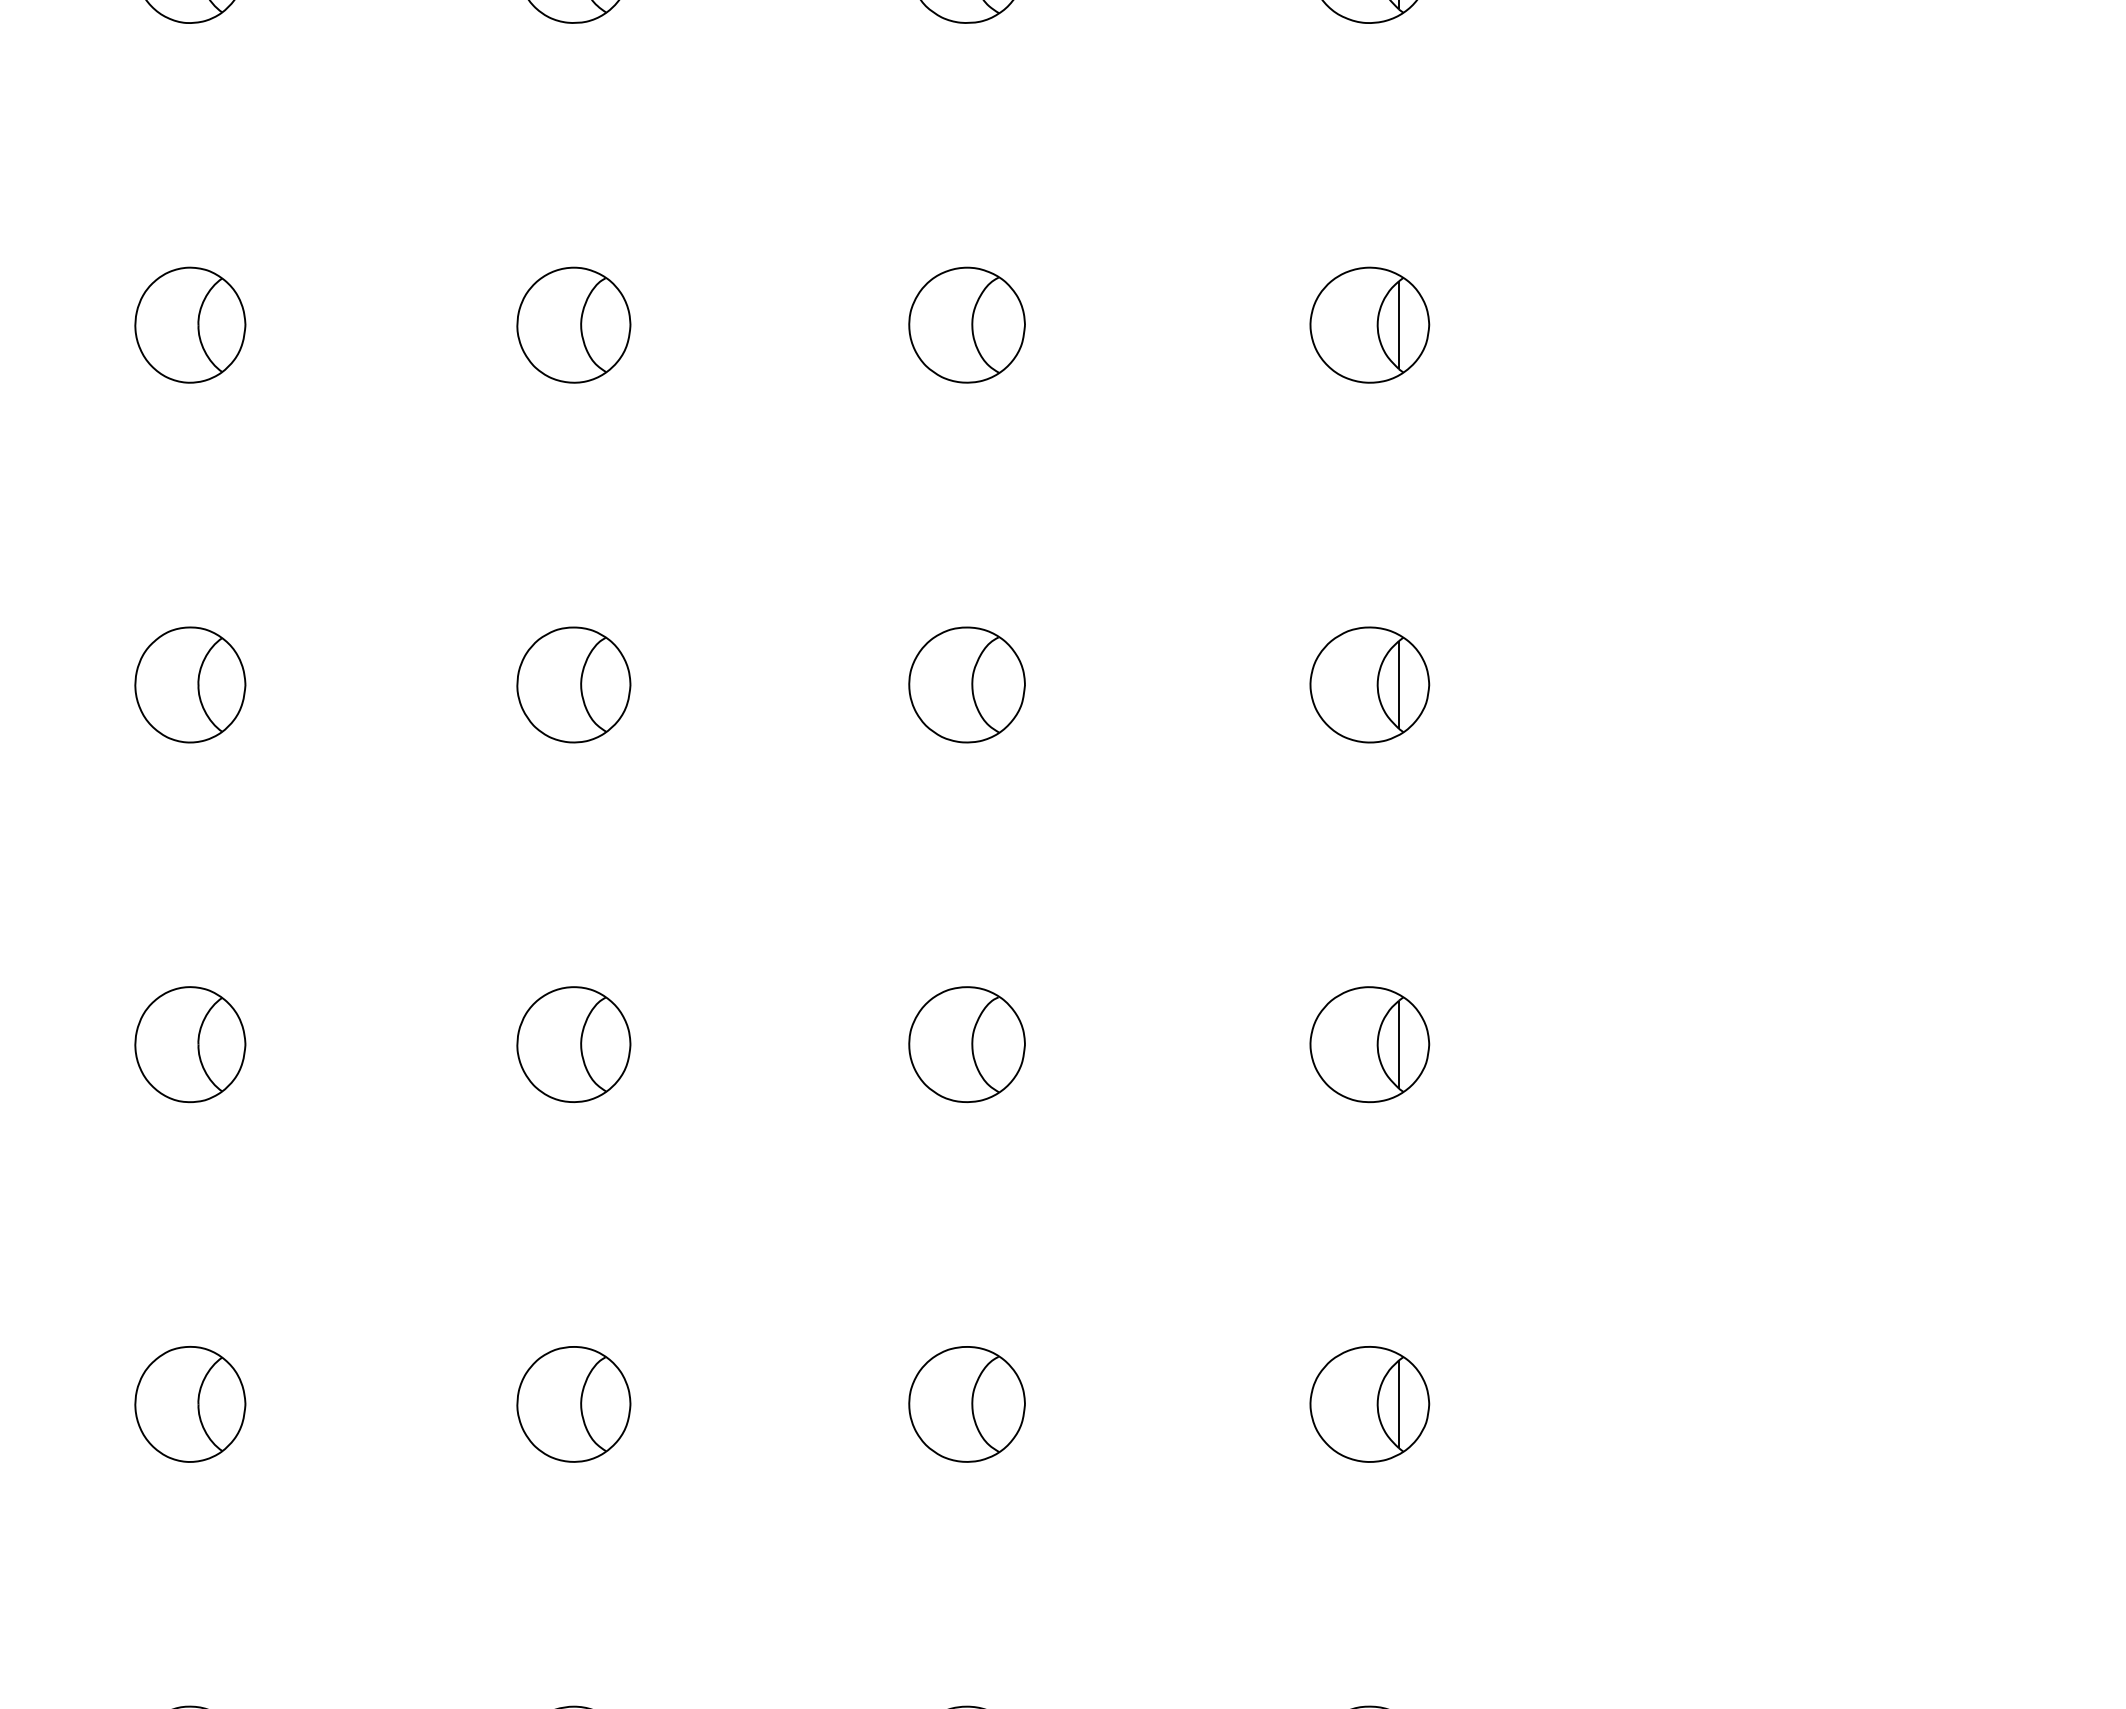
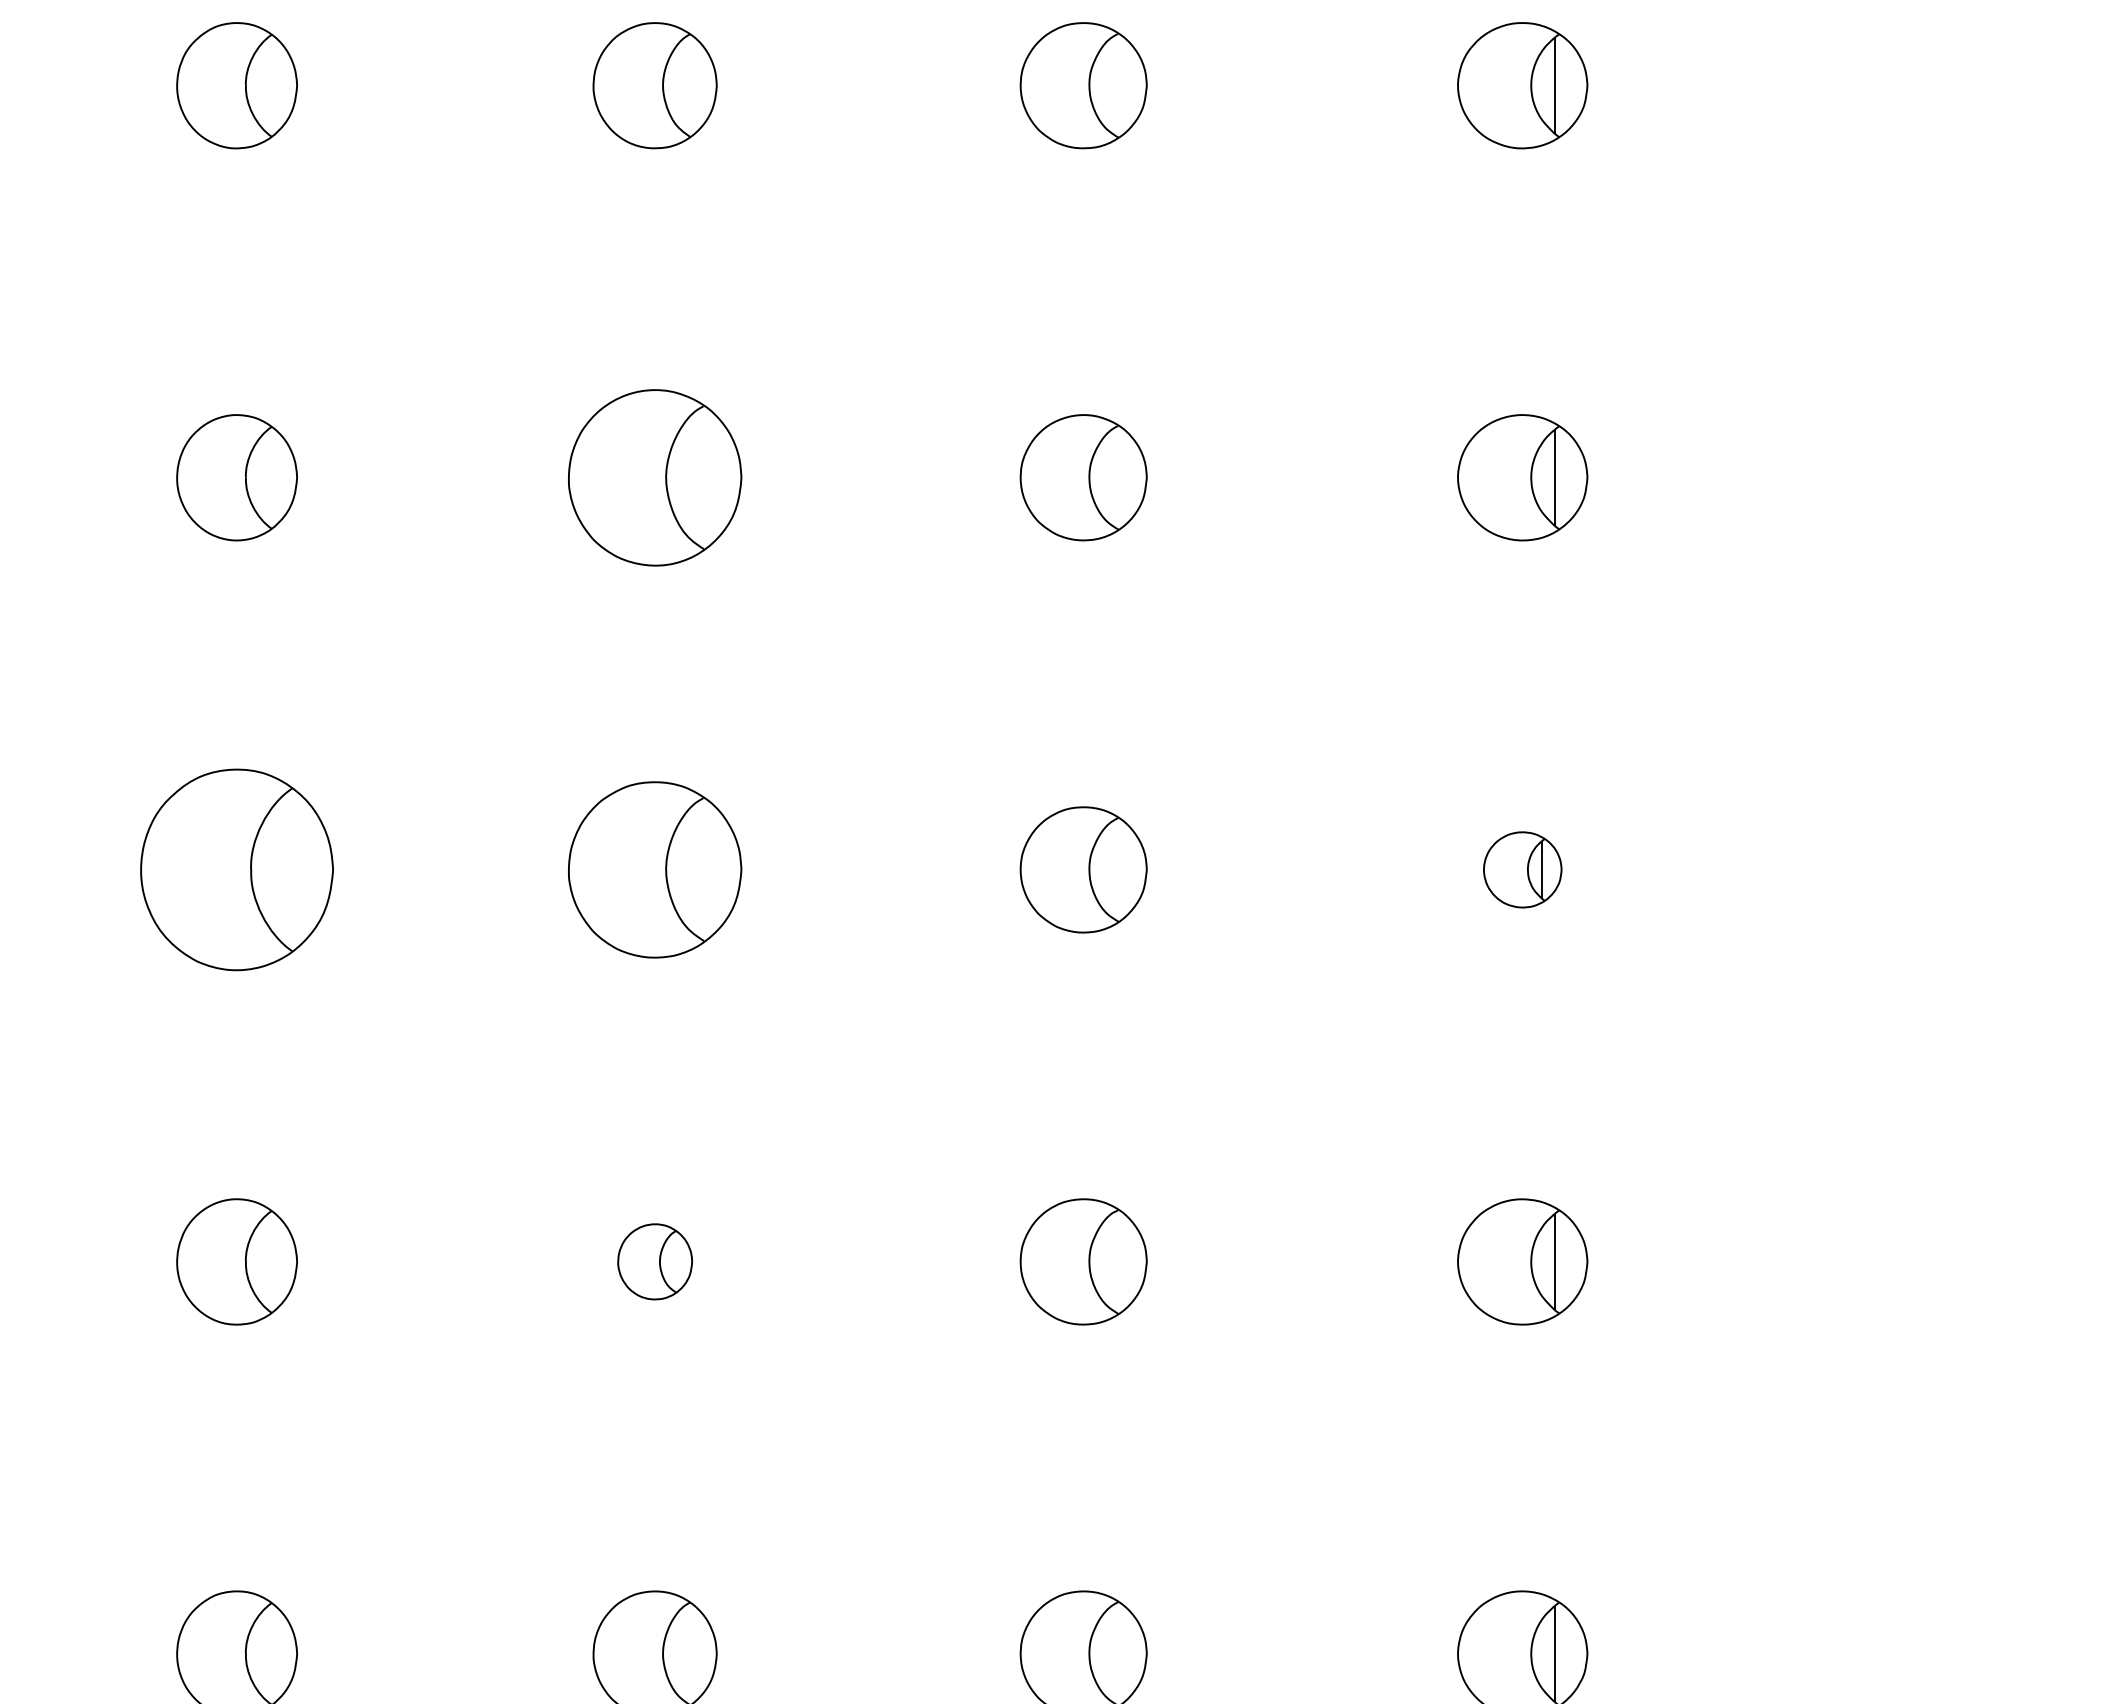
part: (573, 324) -> (654, 476), size x1.4
part: (190, 684) -> (237, 869), size x1.6
part: (573, 684) -> (654, 869), size x1.4
part: (1369, 684) -> (1522, 869), size x0.6
part: (573, 1044) -> (654, 1261), size x0.6

